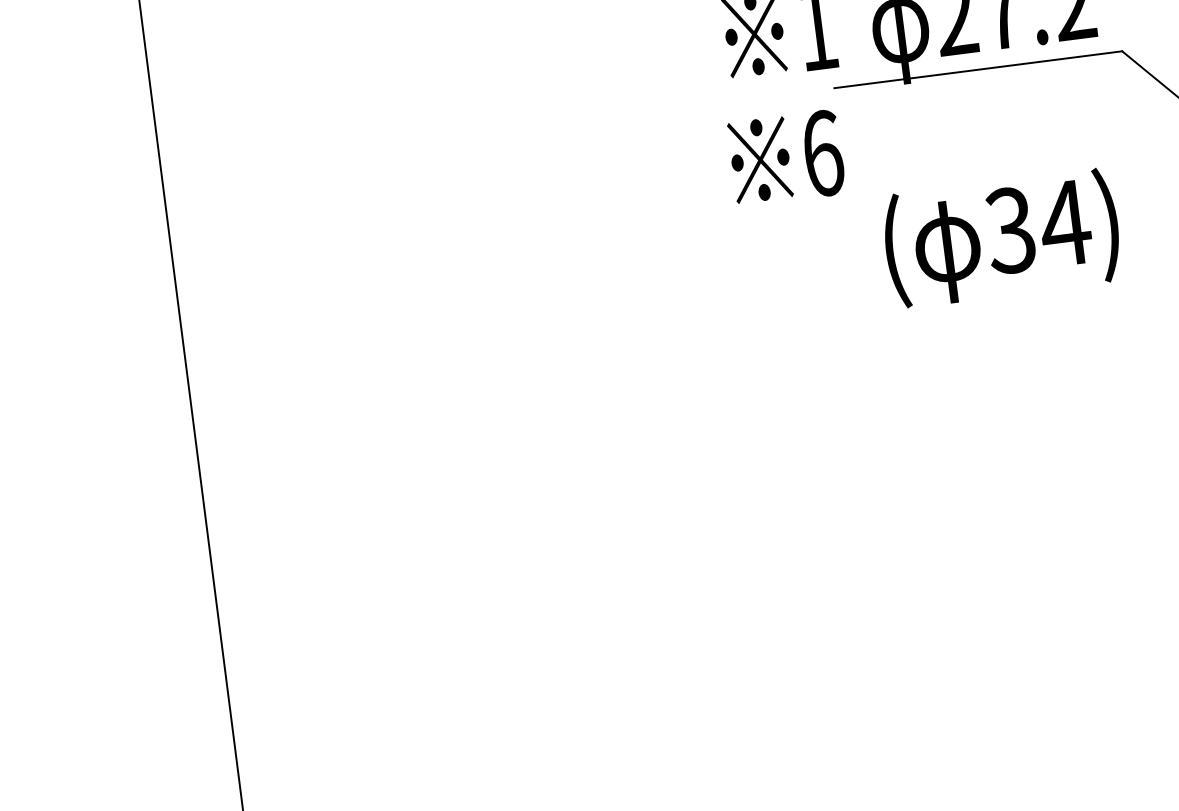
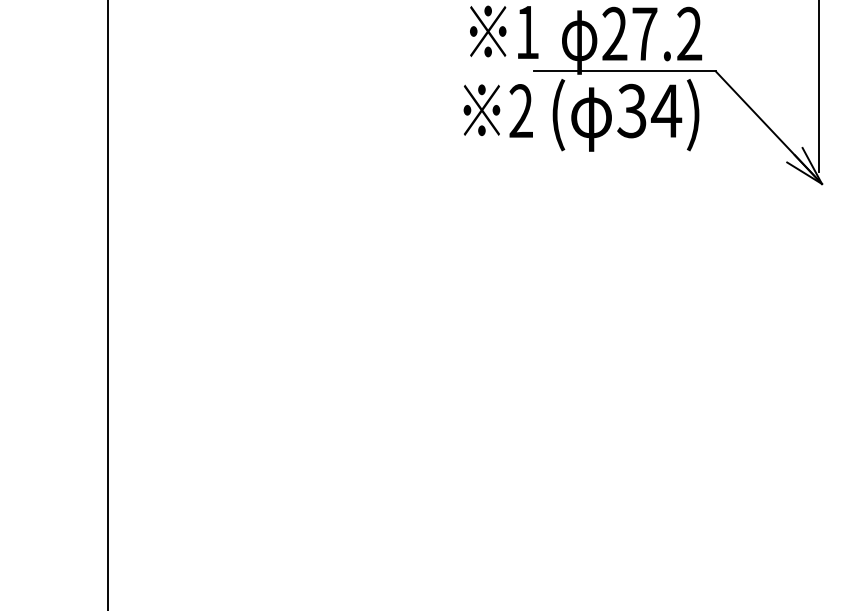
text: (823, 154) -> (521, 111), 6 -> 2
text: (1001, 238) -> (625, 115), moved

